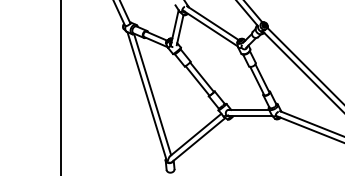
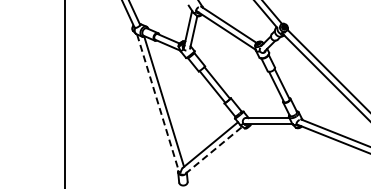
line: (147, 96) -> (158, 103), solid -> dashed
line: (199, 139) -> (214, 149), solid -> dashed

